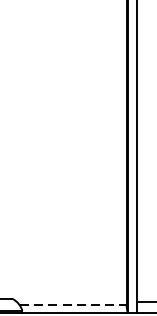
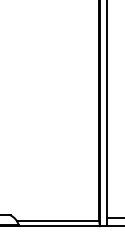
line: (73, 305) -> (58, 220), dashed -> solid

